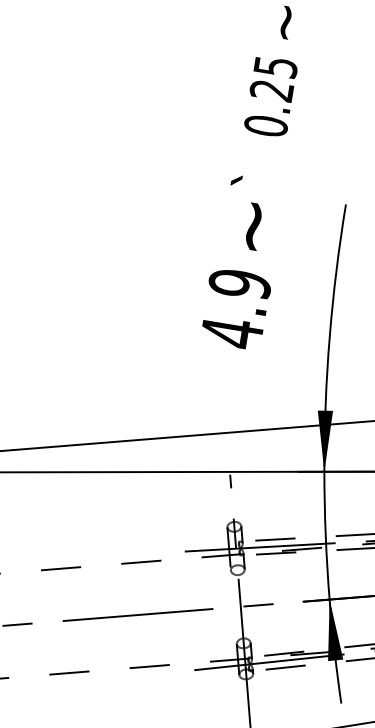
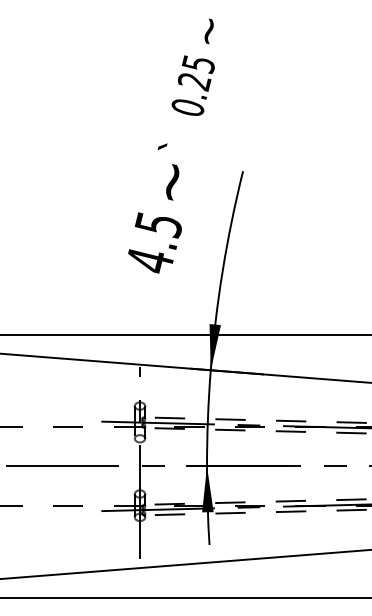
text: (238, 285) -> (157, 225), 4.9 -> 4.5

